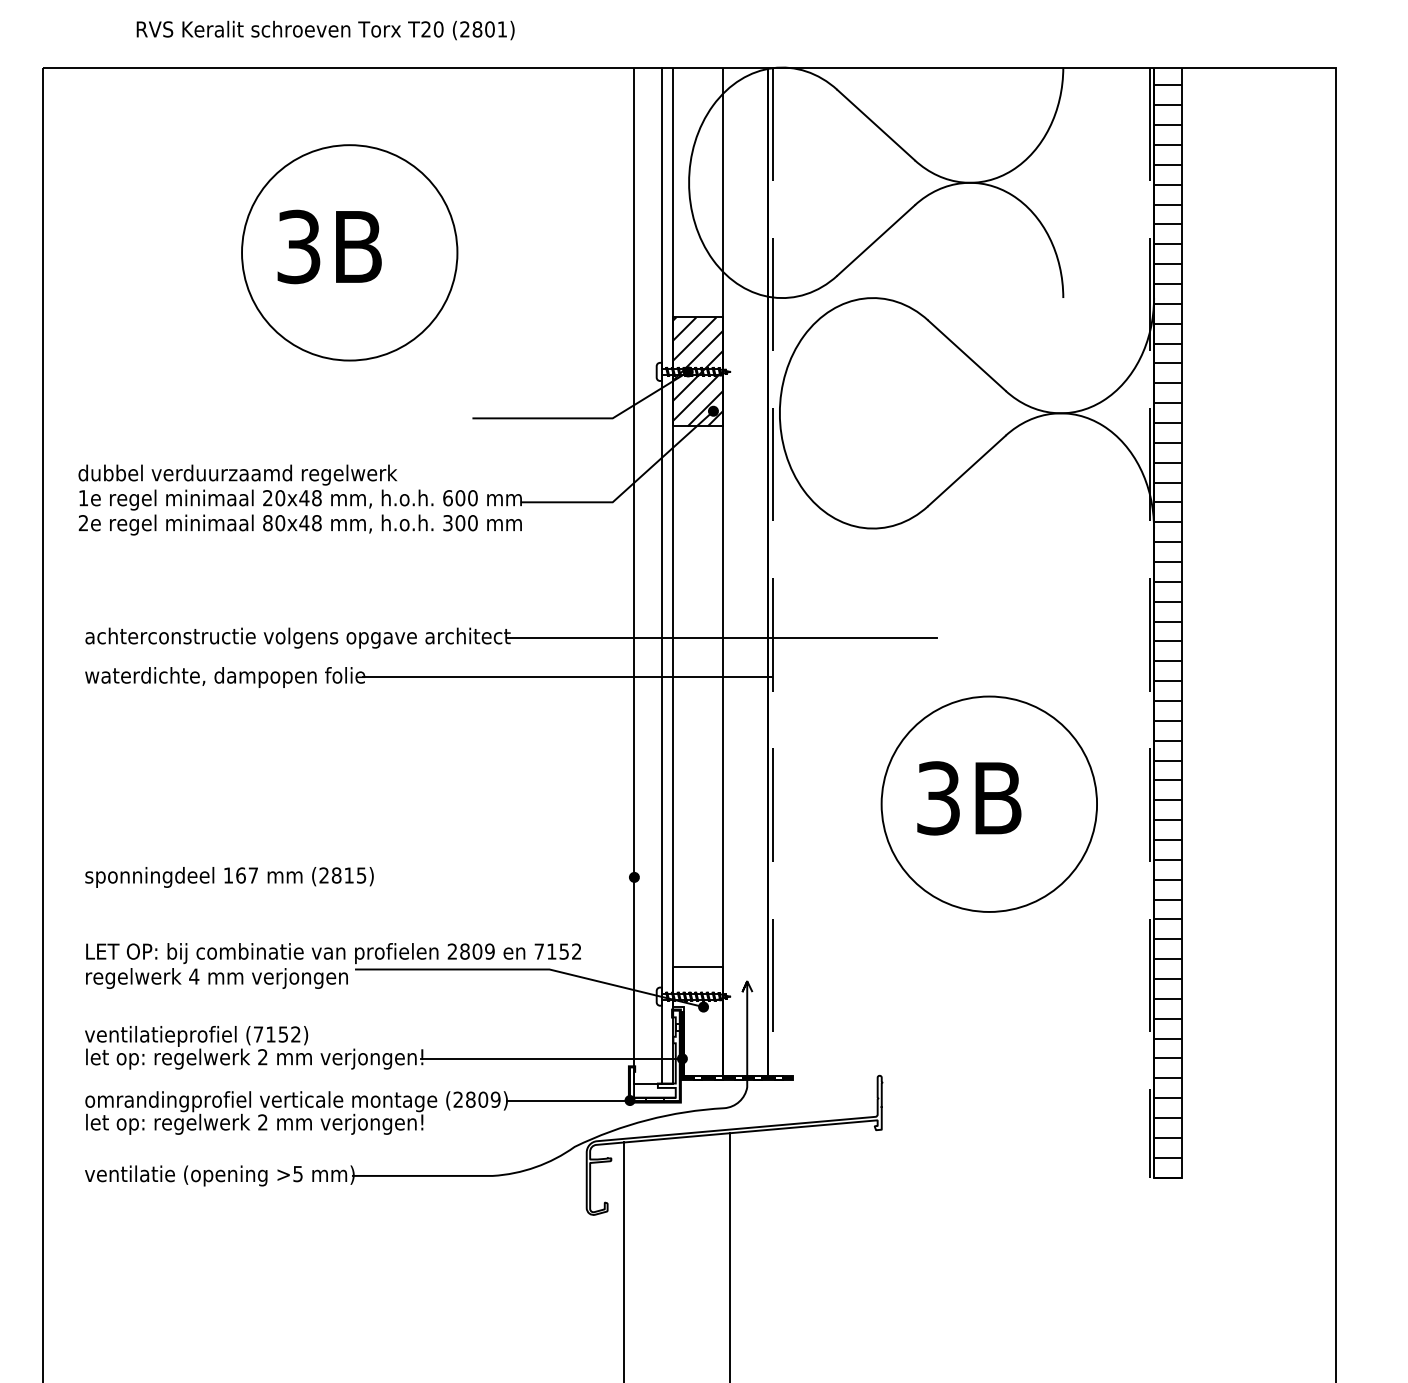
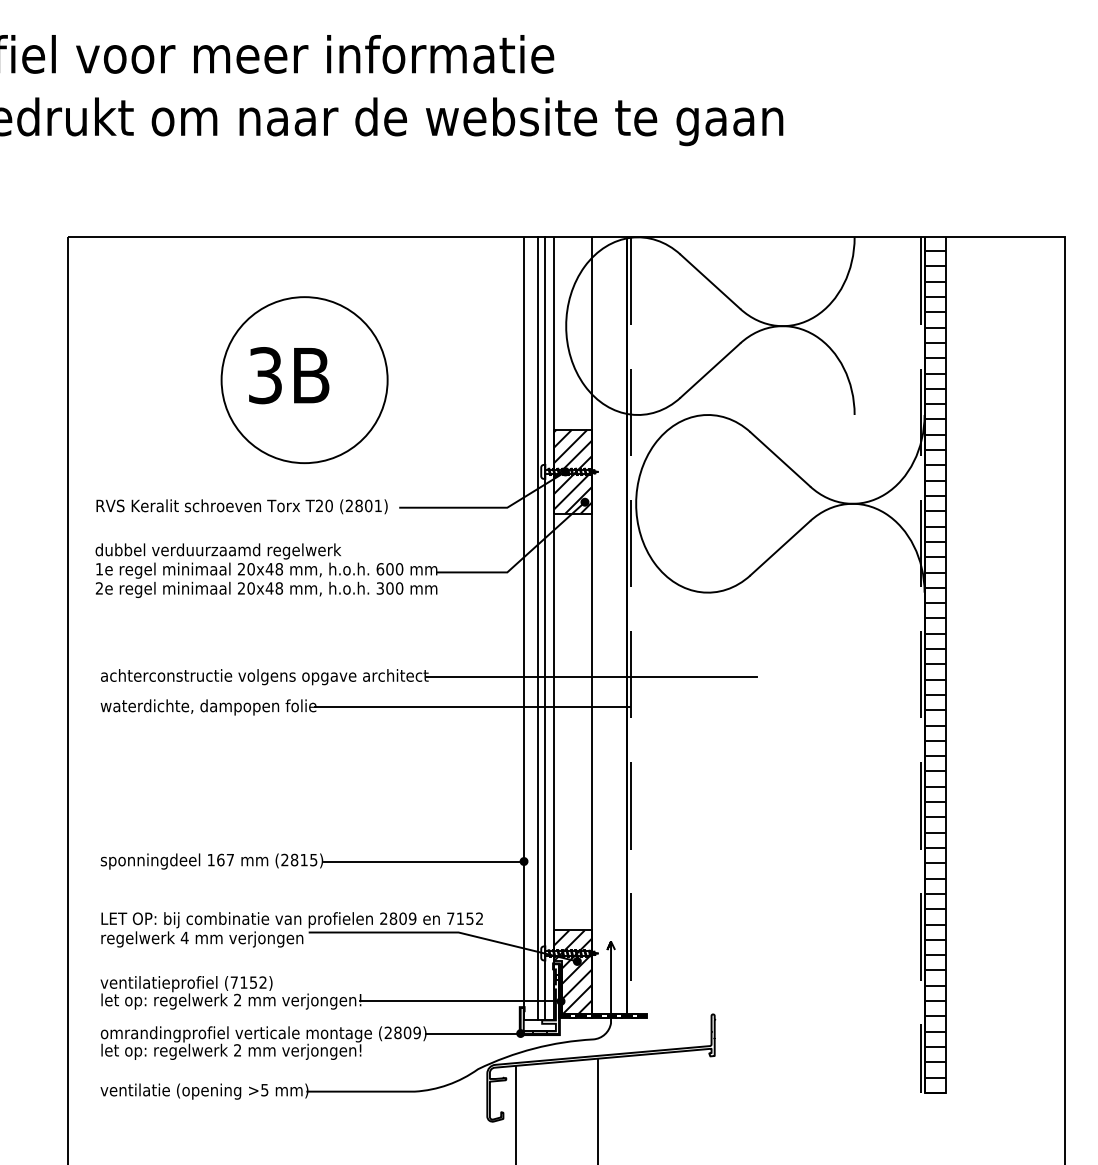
text: (324, 30) -> (241, 506), moved
text: (267, 523) -> (241, 588), 80x48 -> 20x48
line: (651, 575) -> (537, 628), added
part: (989, 804) -> (797, 805), removed
line: (505, 877) -> (424, 861), added
hatch: (697, 1021) -> (572, 972), added

